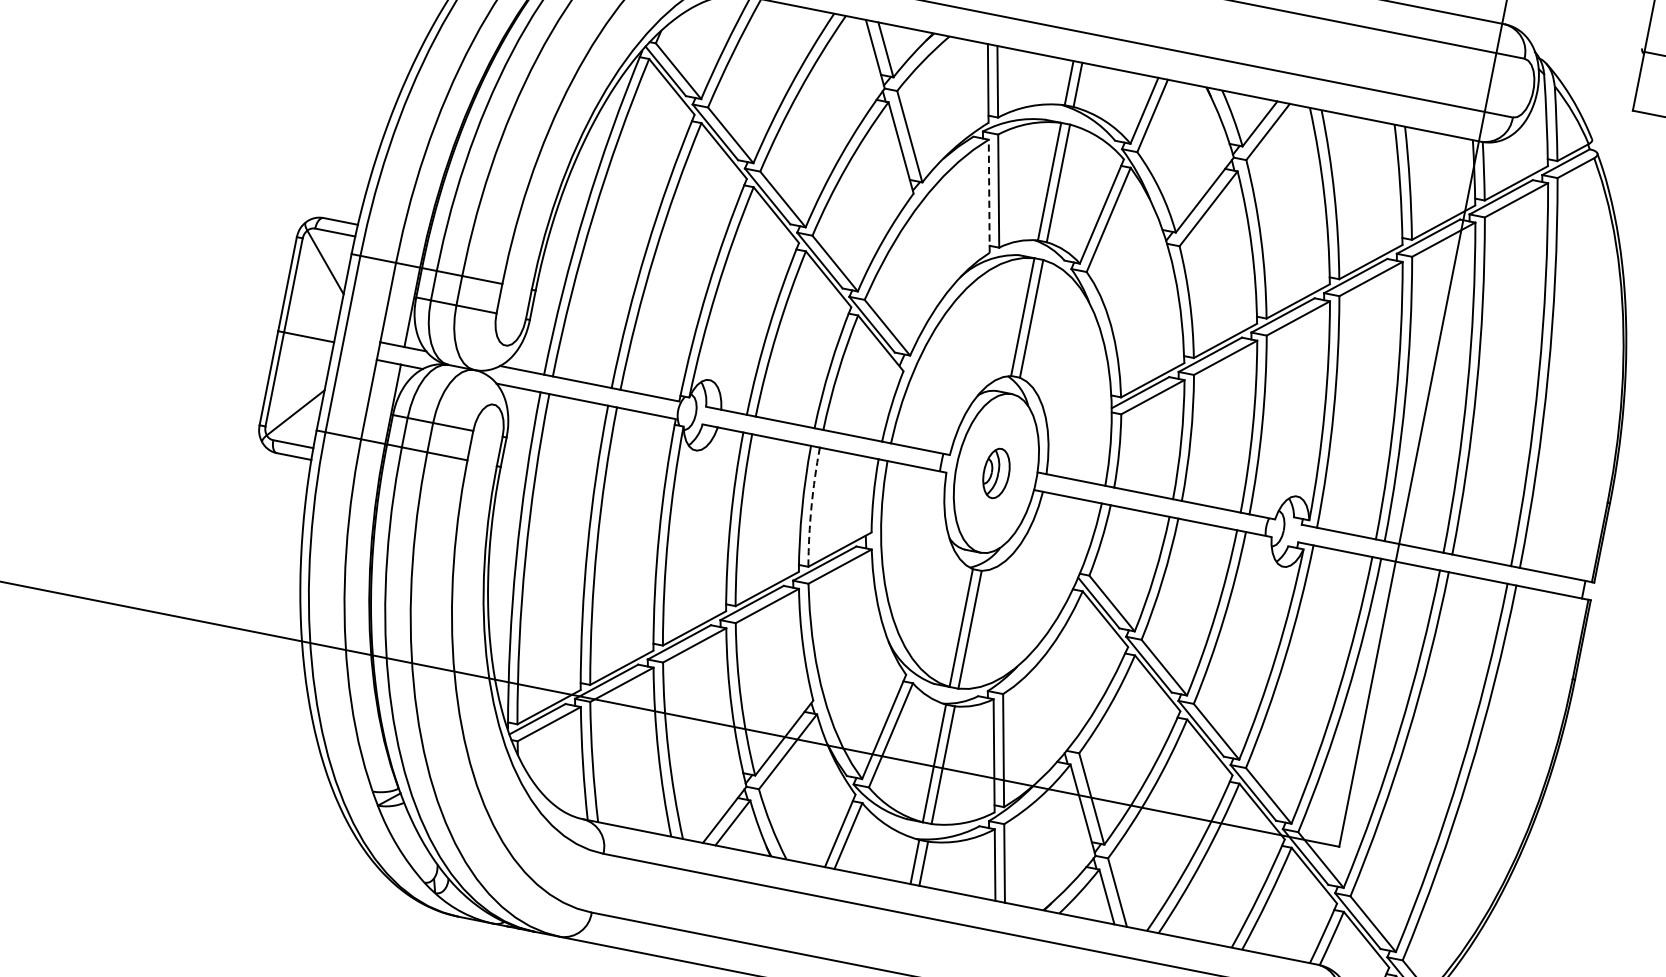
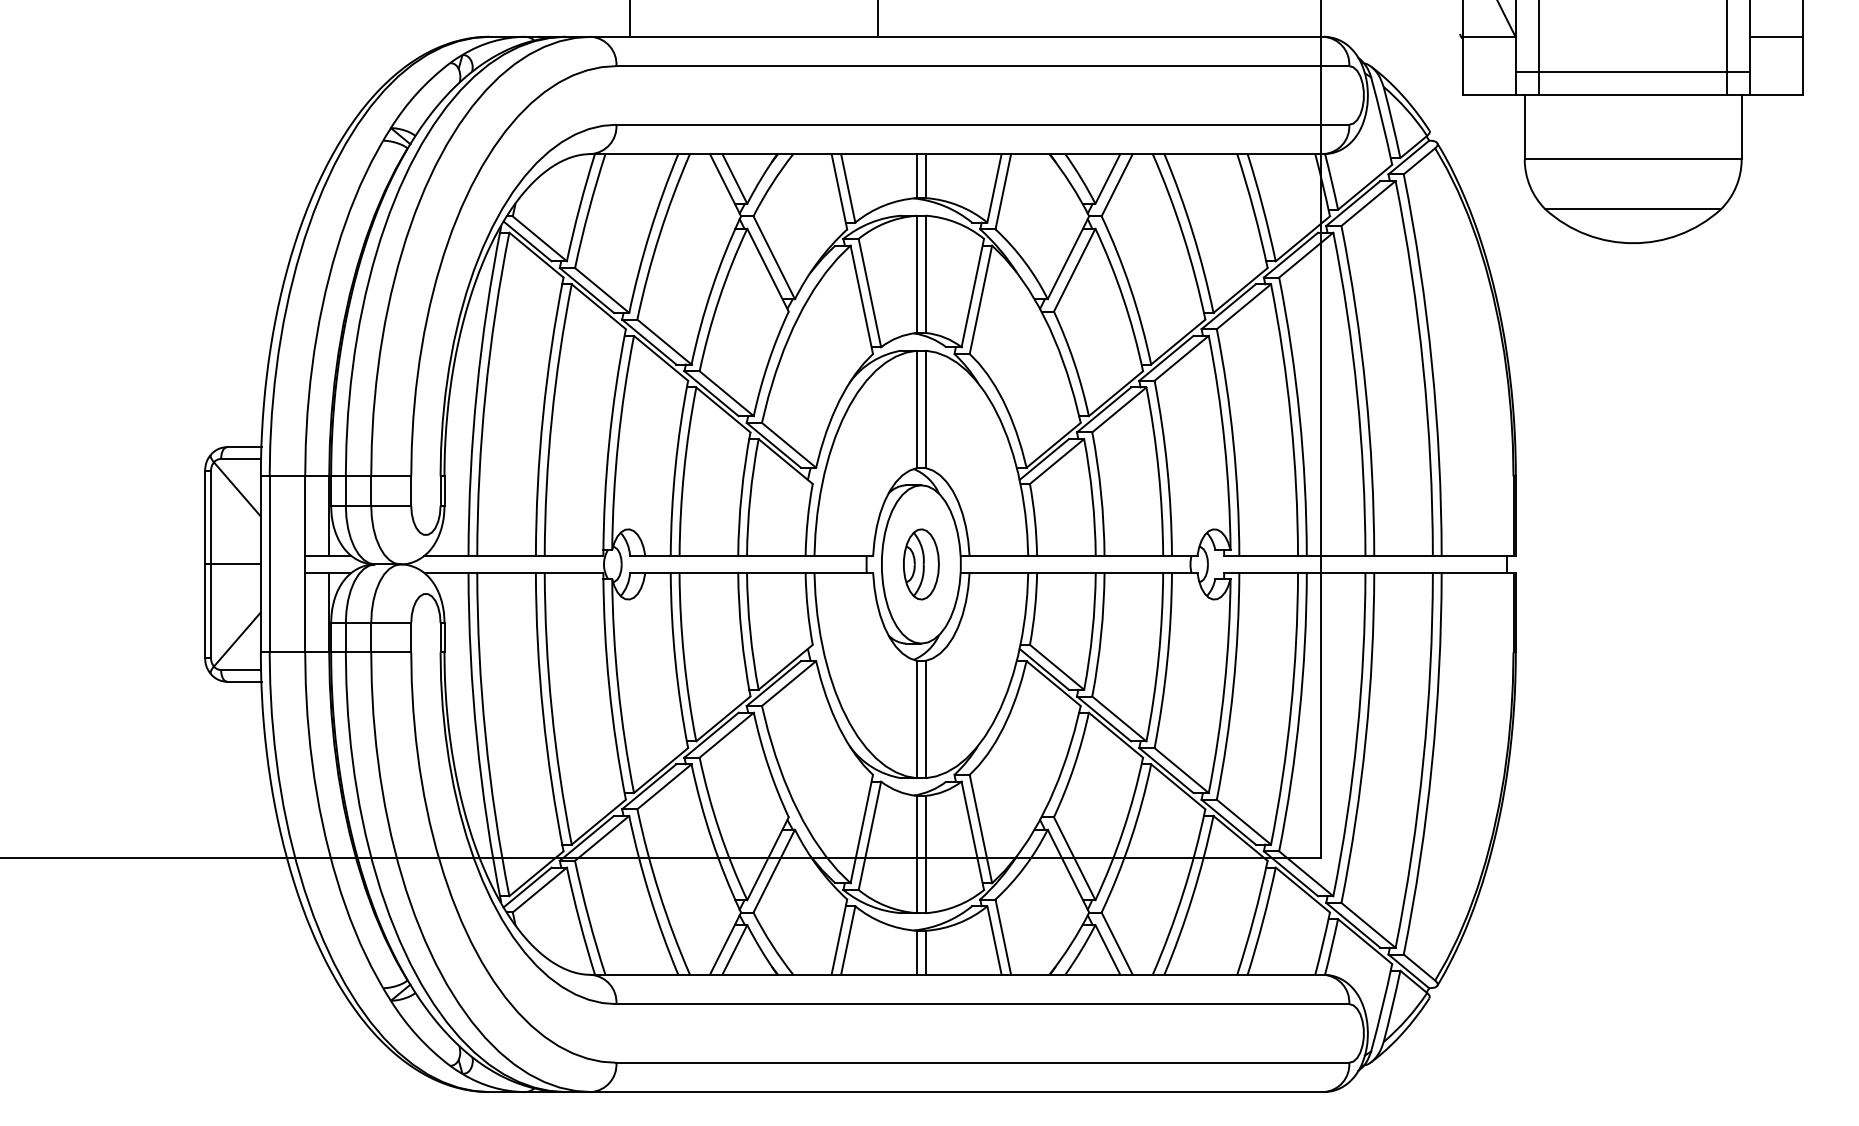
line: (989, 195) -> (861, 299), dashed -> solid
part: (996, 473) -> (921, 564), size x1.43
arc: (811, 506) -> (750, 631), dashed -> solid

